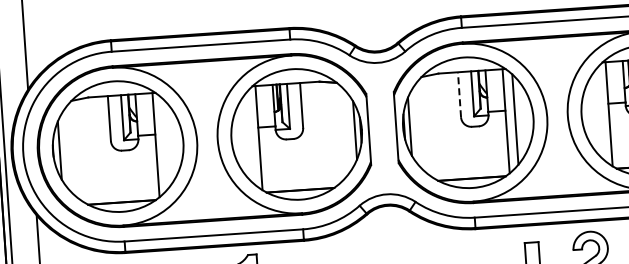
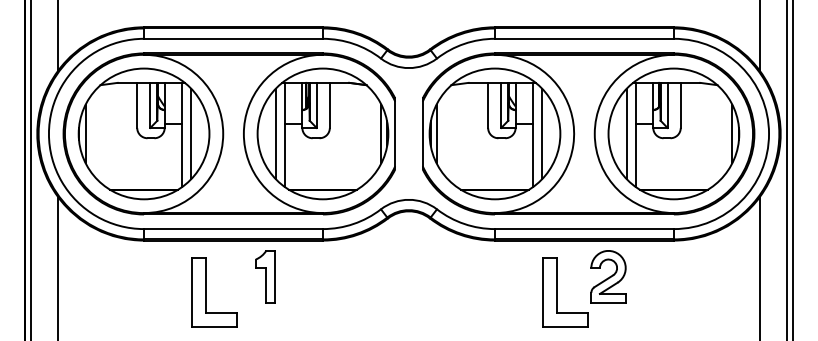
line: (459, 94) -> (488, 105), dashed -> solid
line: (599, 113) -> (626, 133), added
line: (249, 137) -> (275, 133), added
line: (165, 142) -> (191, 133), added

